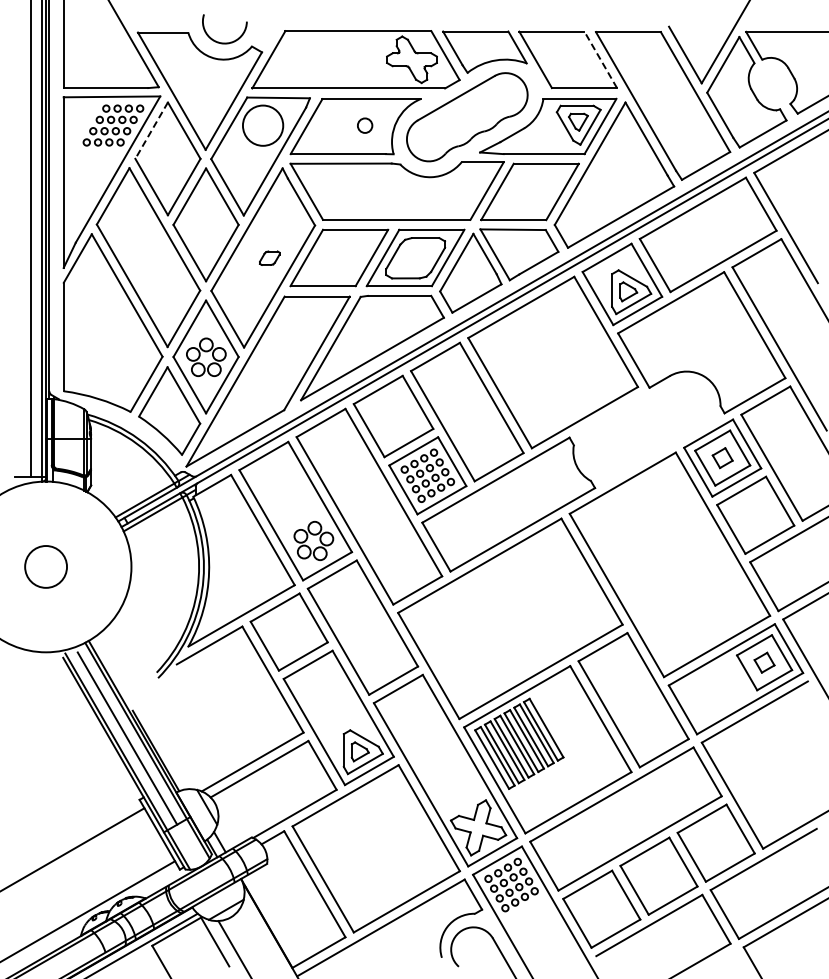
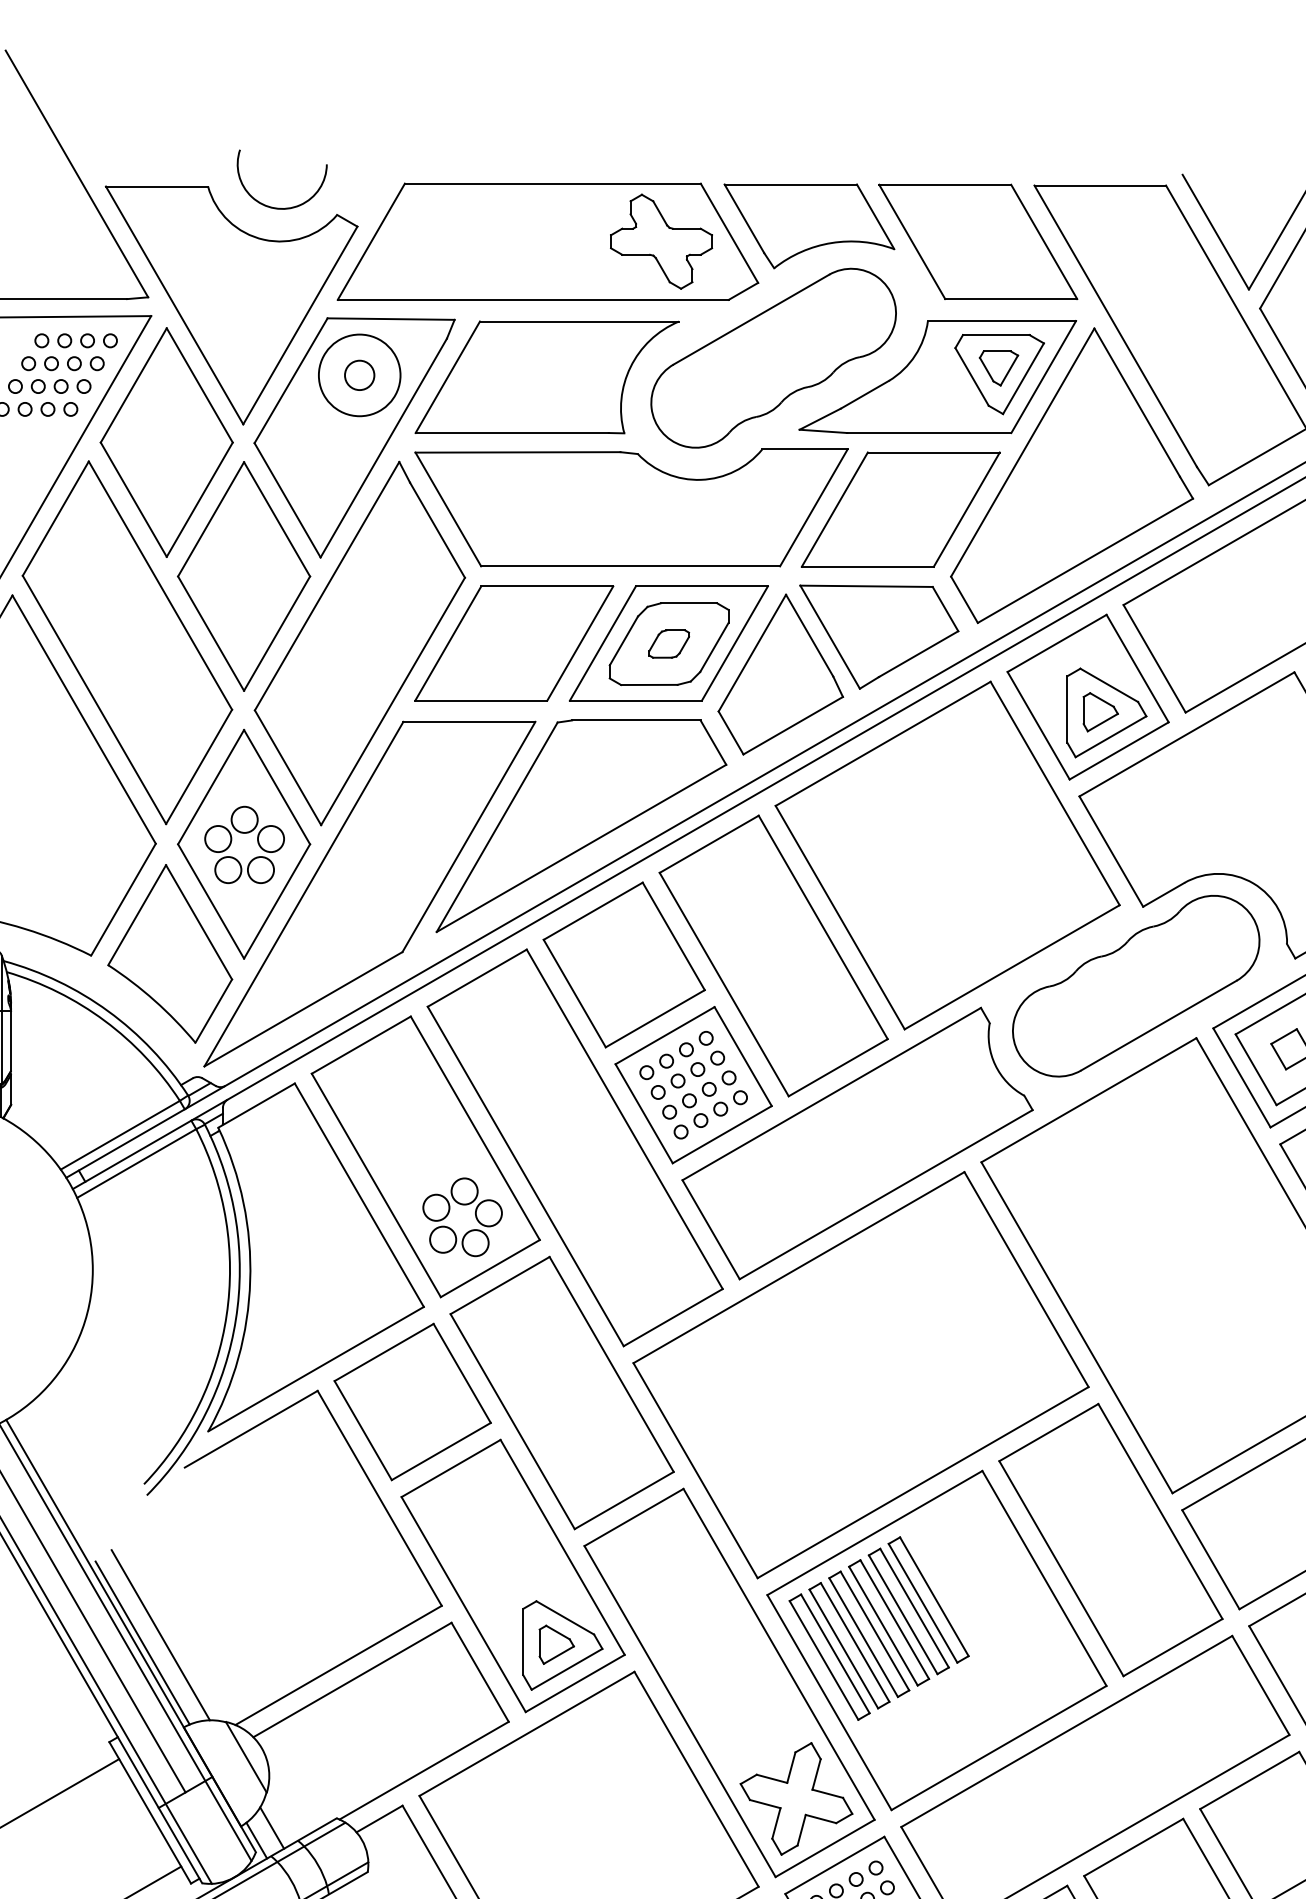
line: (600, 59) -> (1043, 241), dashed -> solid
circle: (365, 125) -> (360, 374), moved
line: (151, 130) -> (133, 385), dashed -> solid
part: (269, 257) -> (668, 642), moved
part: (645, 426) -> (1134, 985), added
line: (164, 747) -> (159, 1635), added

